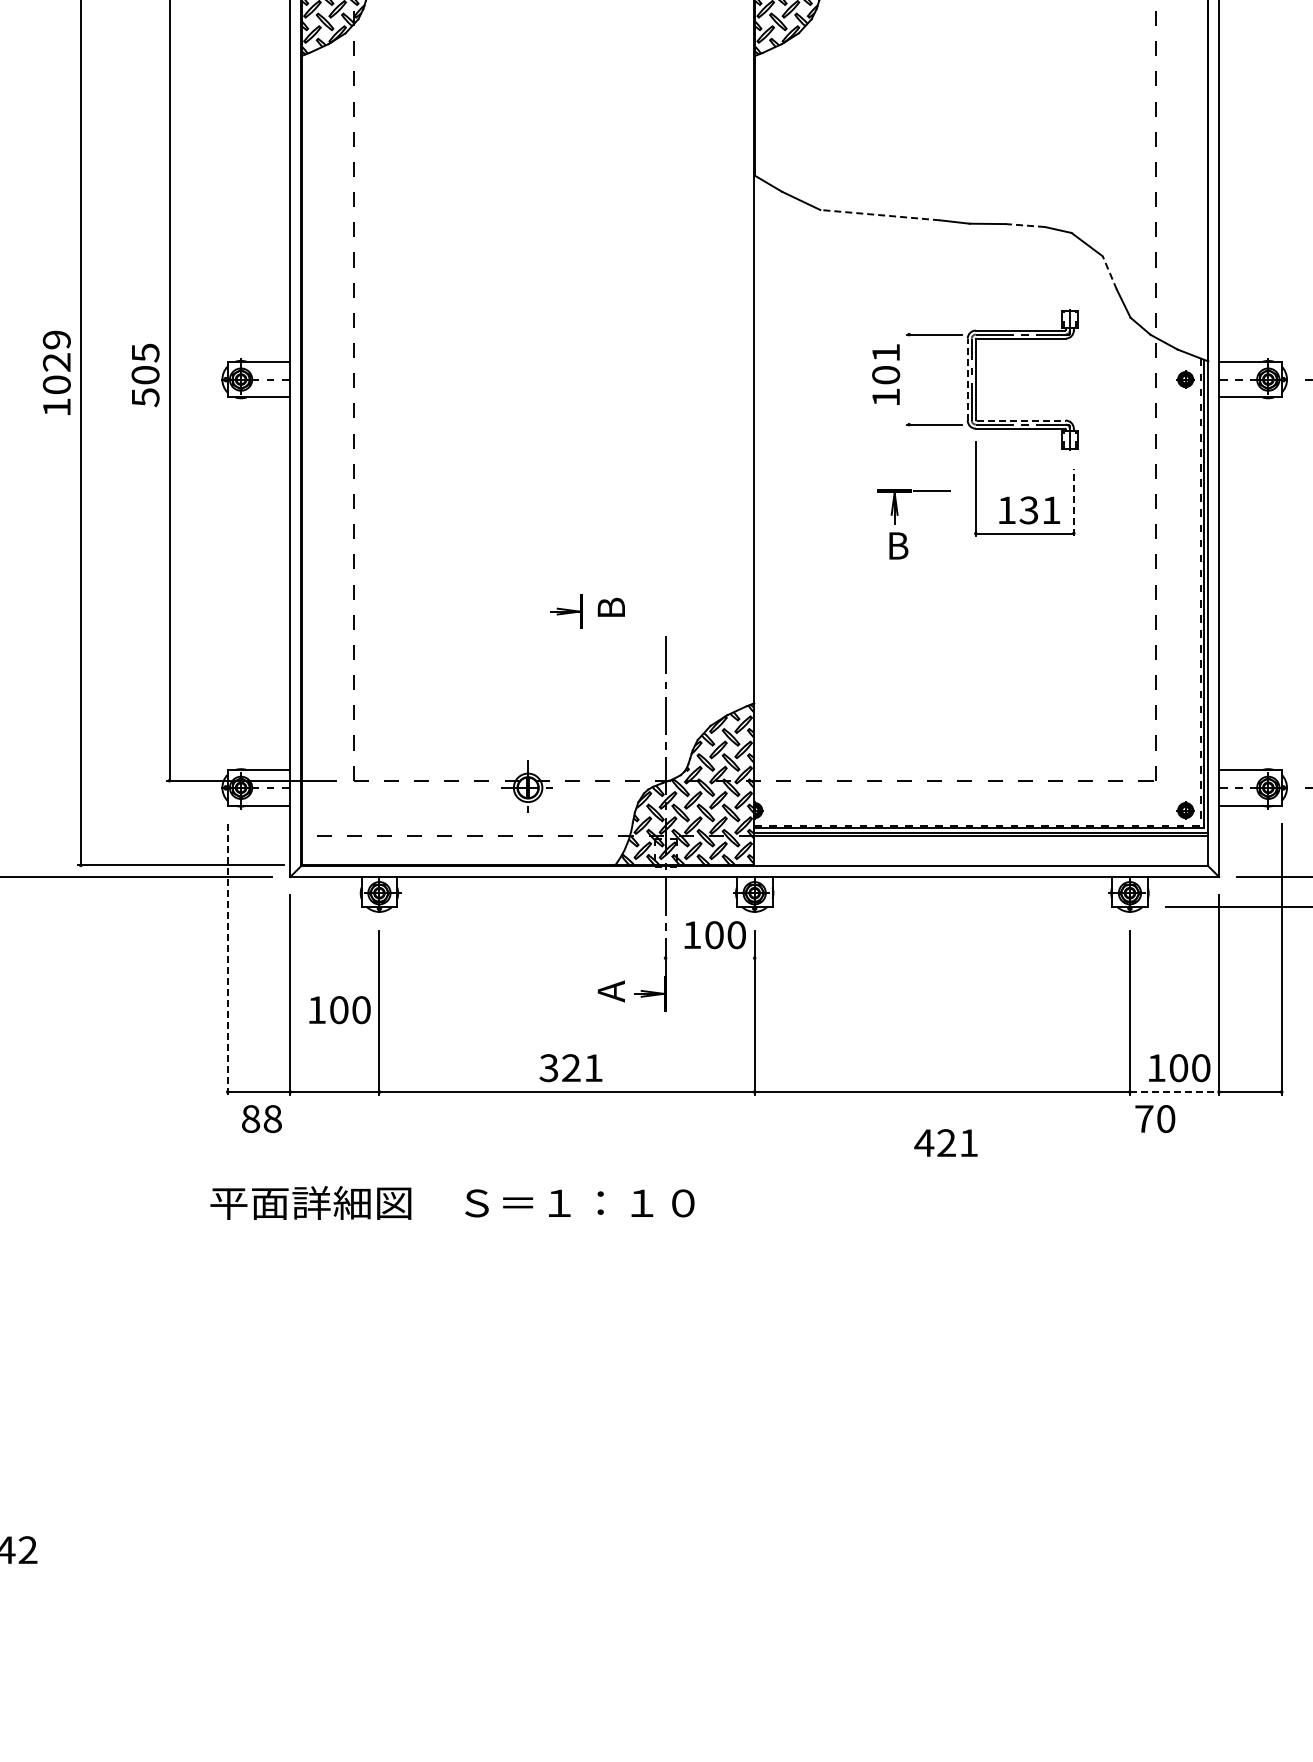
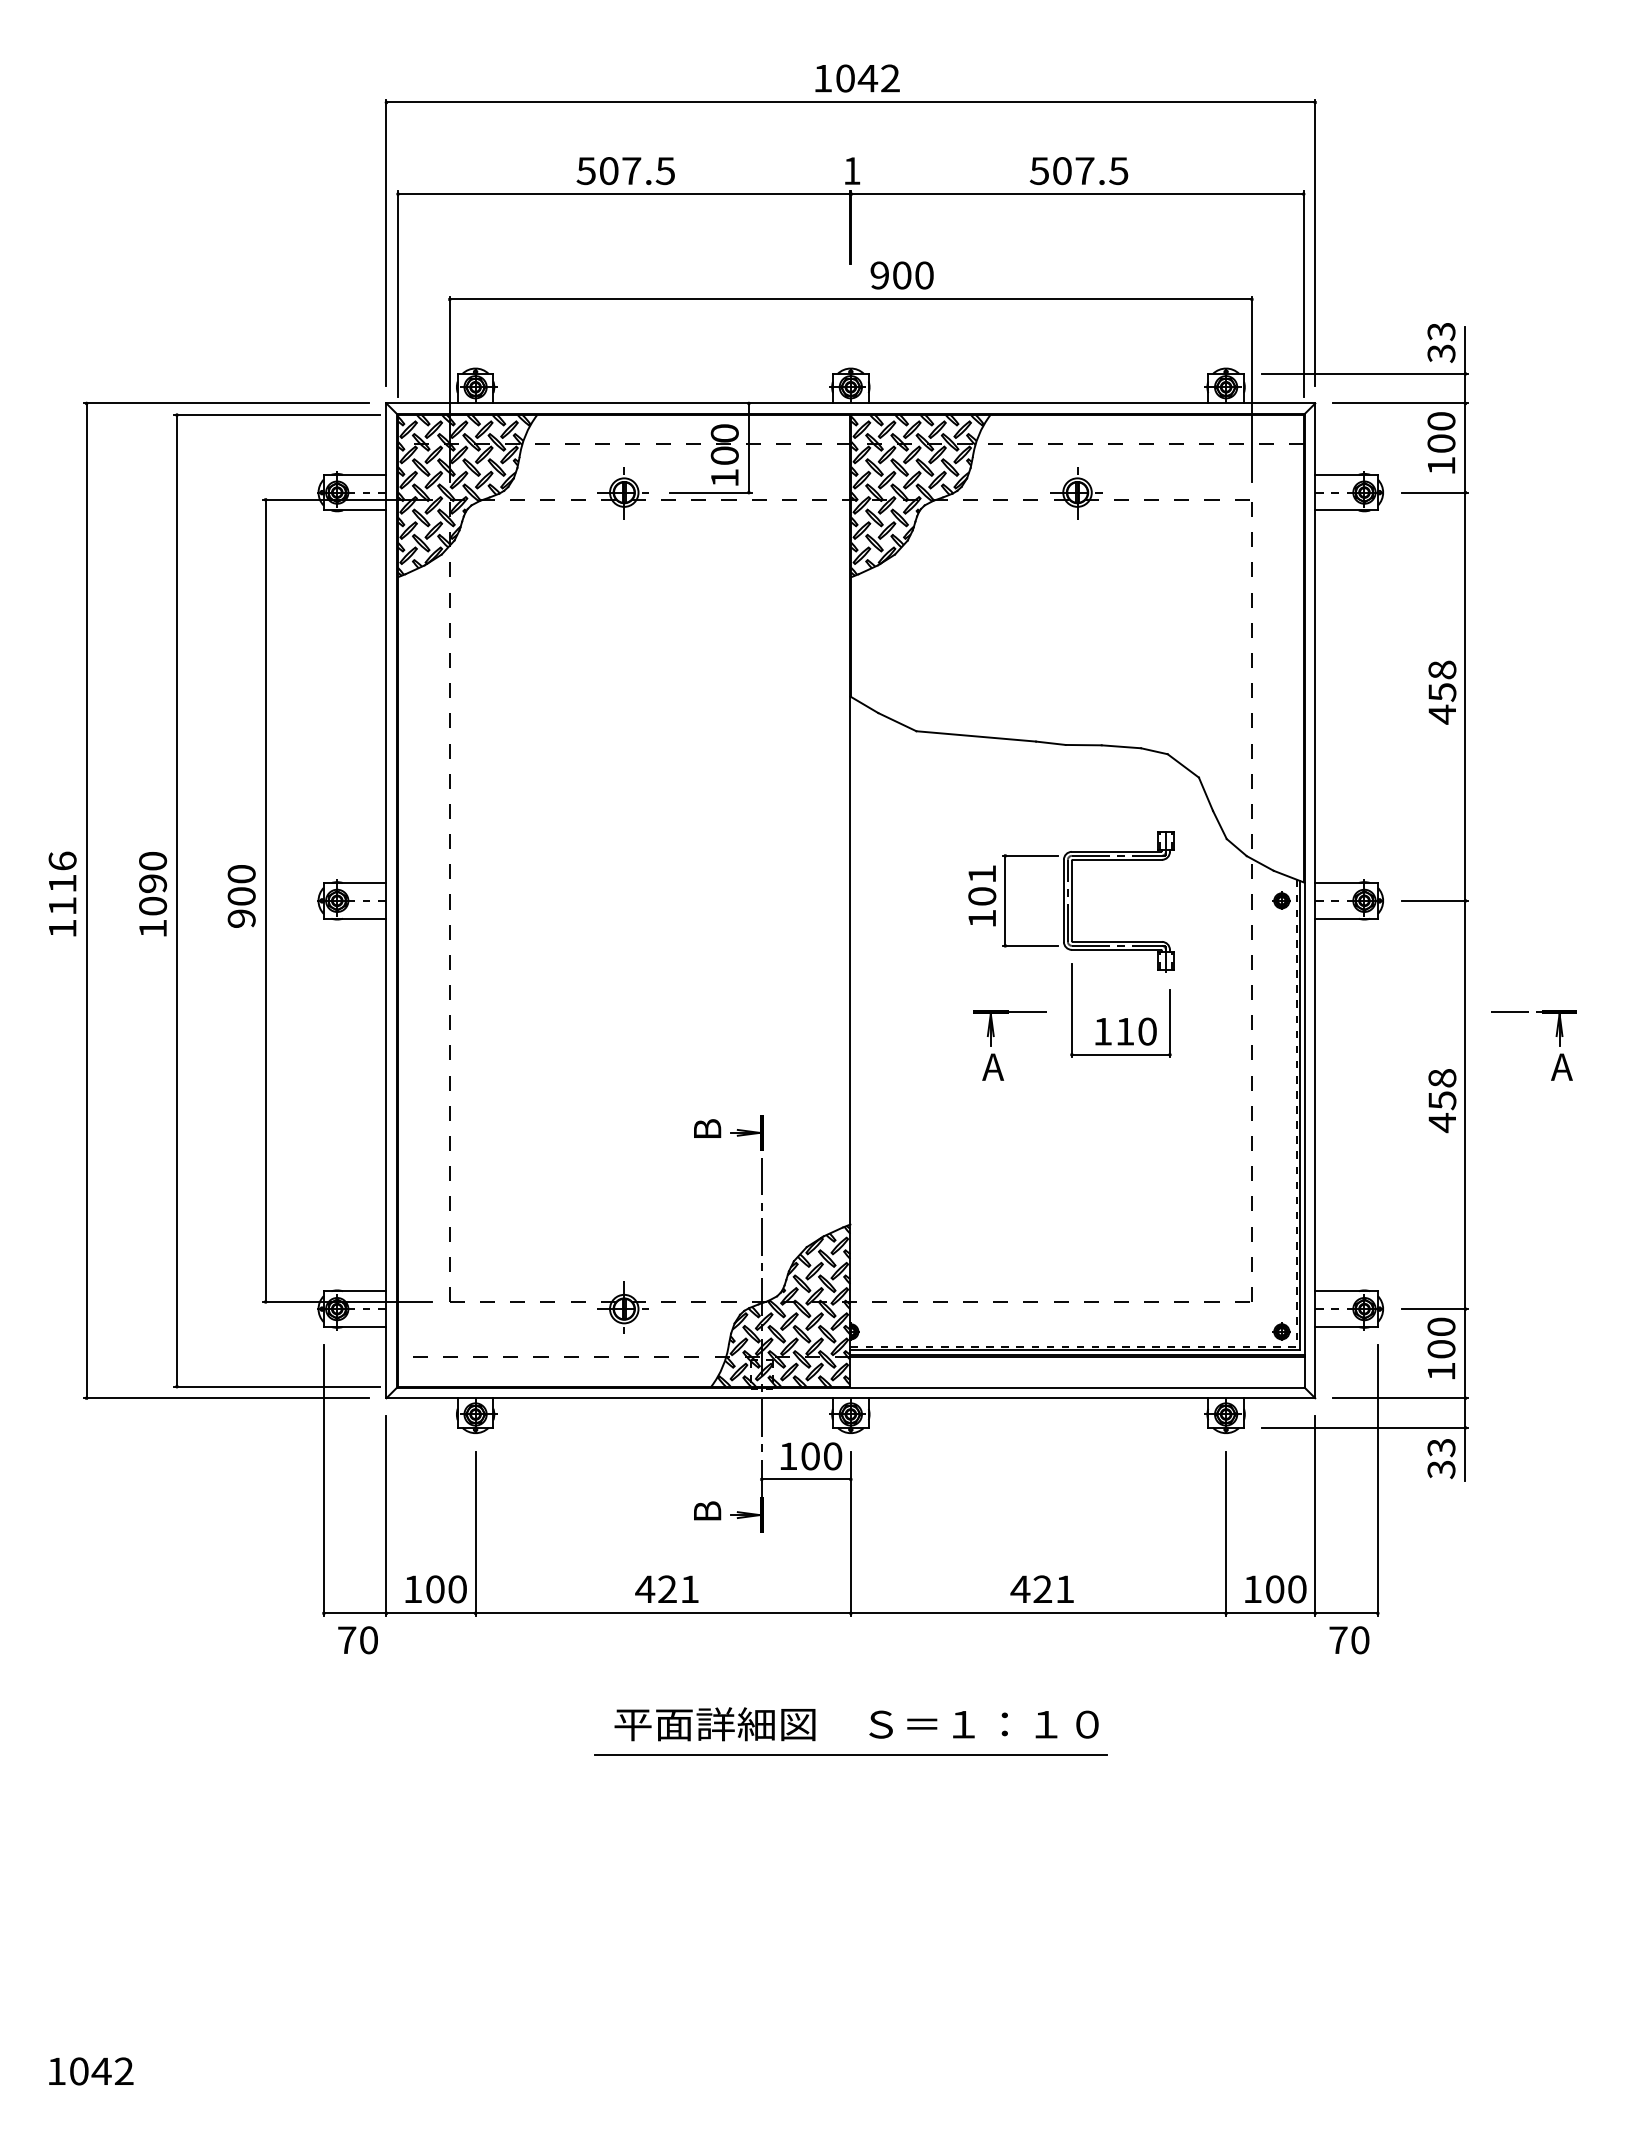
line: (879, 215) -> (975, 736), dashed -> solid
line: (1025, 225) -> (1121, 746), dashed -> solid
line: (1109, 272) -> (1205, 793), dashed -> solid
text: (57, 351) -> (153, 872), 1029 -> 1090
text: (145, 375) -> (241, 896), 505 -> 900
line: (909, 379) -> (1005, 900), added
line: (967, 379) -> (1063, 900), dashed -> solid
line: (1021, 420) -> (1117, 941), dashed -> solid
line: (1073, 502) -> (1169, 1023), dashed -> solid
text: (1039, 510) -> (1135, 1031), 131 -> 110
text: (897, 545) -> (993, 1066), B -> A
part: (566, 611) -> (746, 1132), moved
line: (709, 958) -> (805, 1479), added
line: (227, 959) -> (323, 1480), dashed -> solid
text: (611, 991) -> (707, 1512), A -> B
text: (339, 1010) -> (435, 1589), moved
text: (549, 1068) -> (645, 1589), 321 -> 421
line: (1174, 1092) -> (1270, 1613), dashed -> solid
text: (262, 1119) -> (358, 1640), 88 -> 70
text: (1155, 1119) -> (1349, 1640), moved
text: (945, 1142) -> (1041, 1588), moved
text: (452, 1203) -> (856, 1724), moved
line: (754, 1233) -> (850, 1754), added

